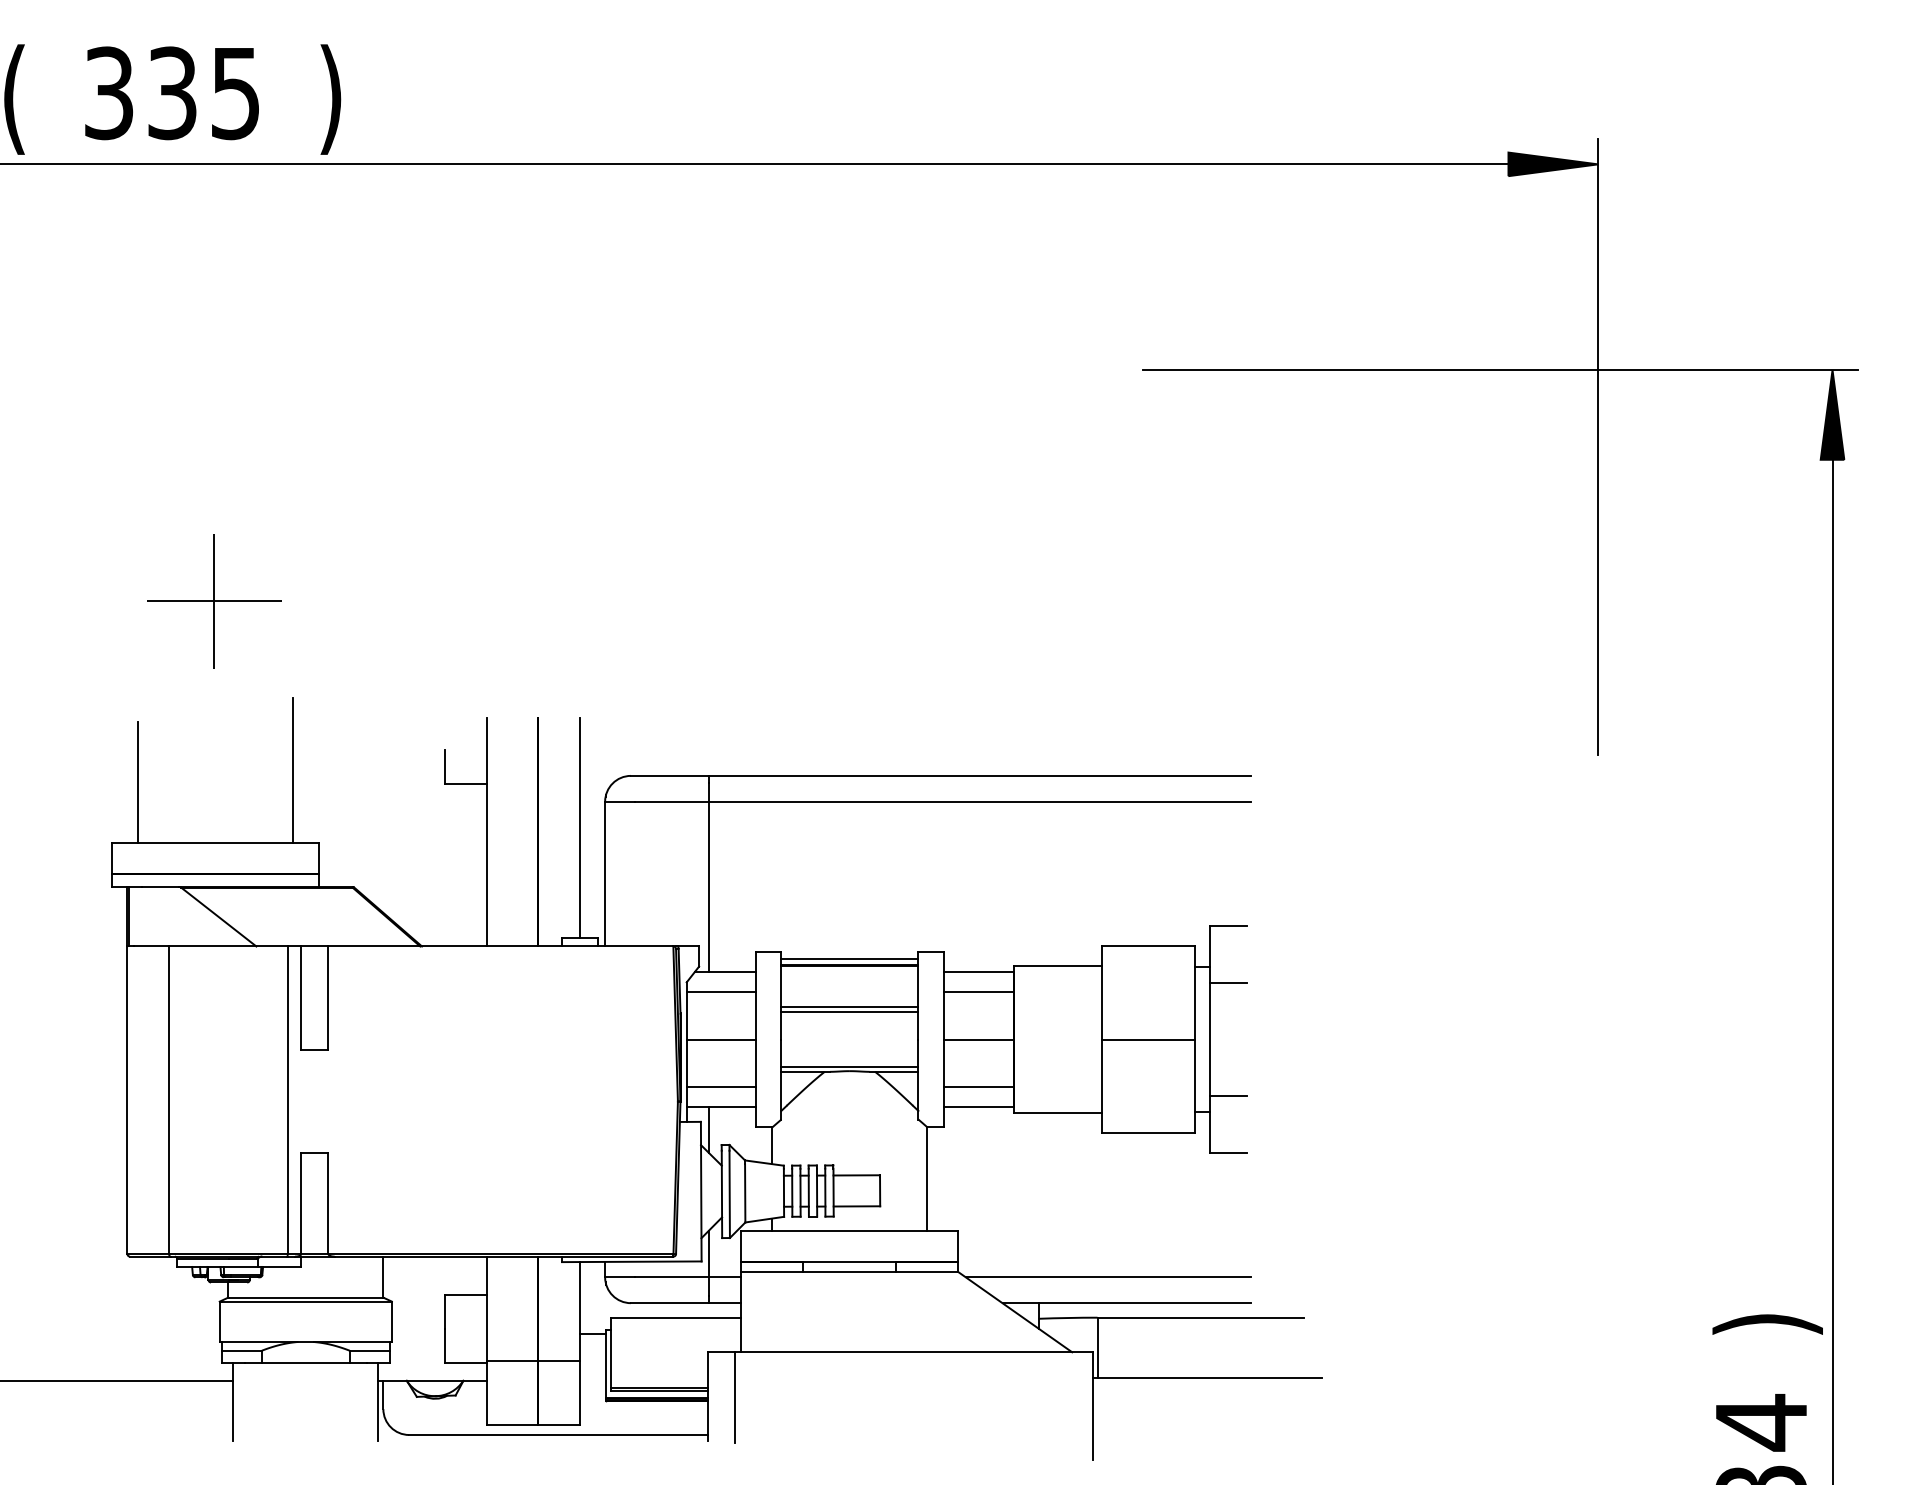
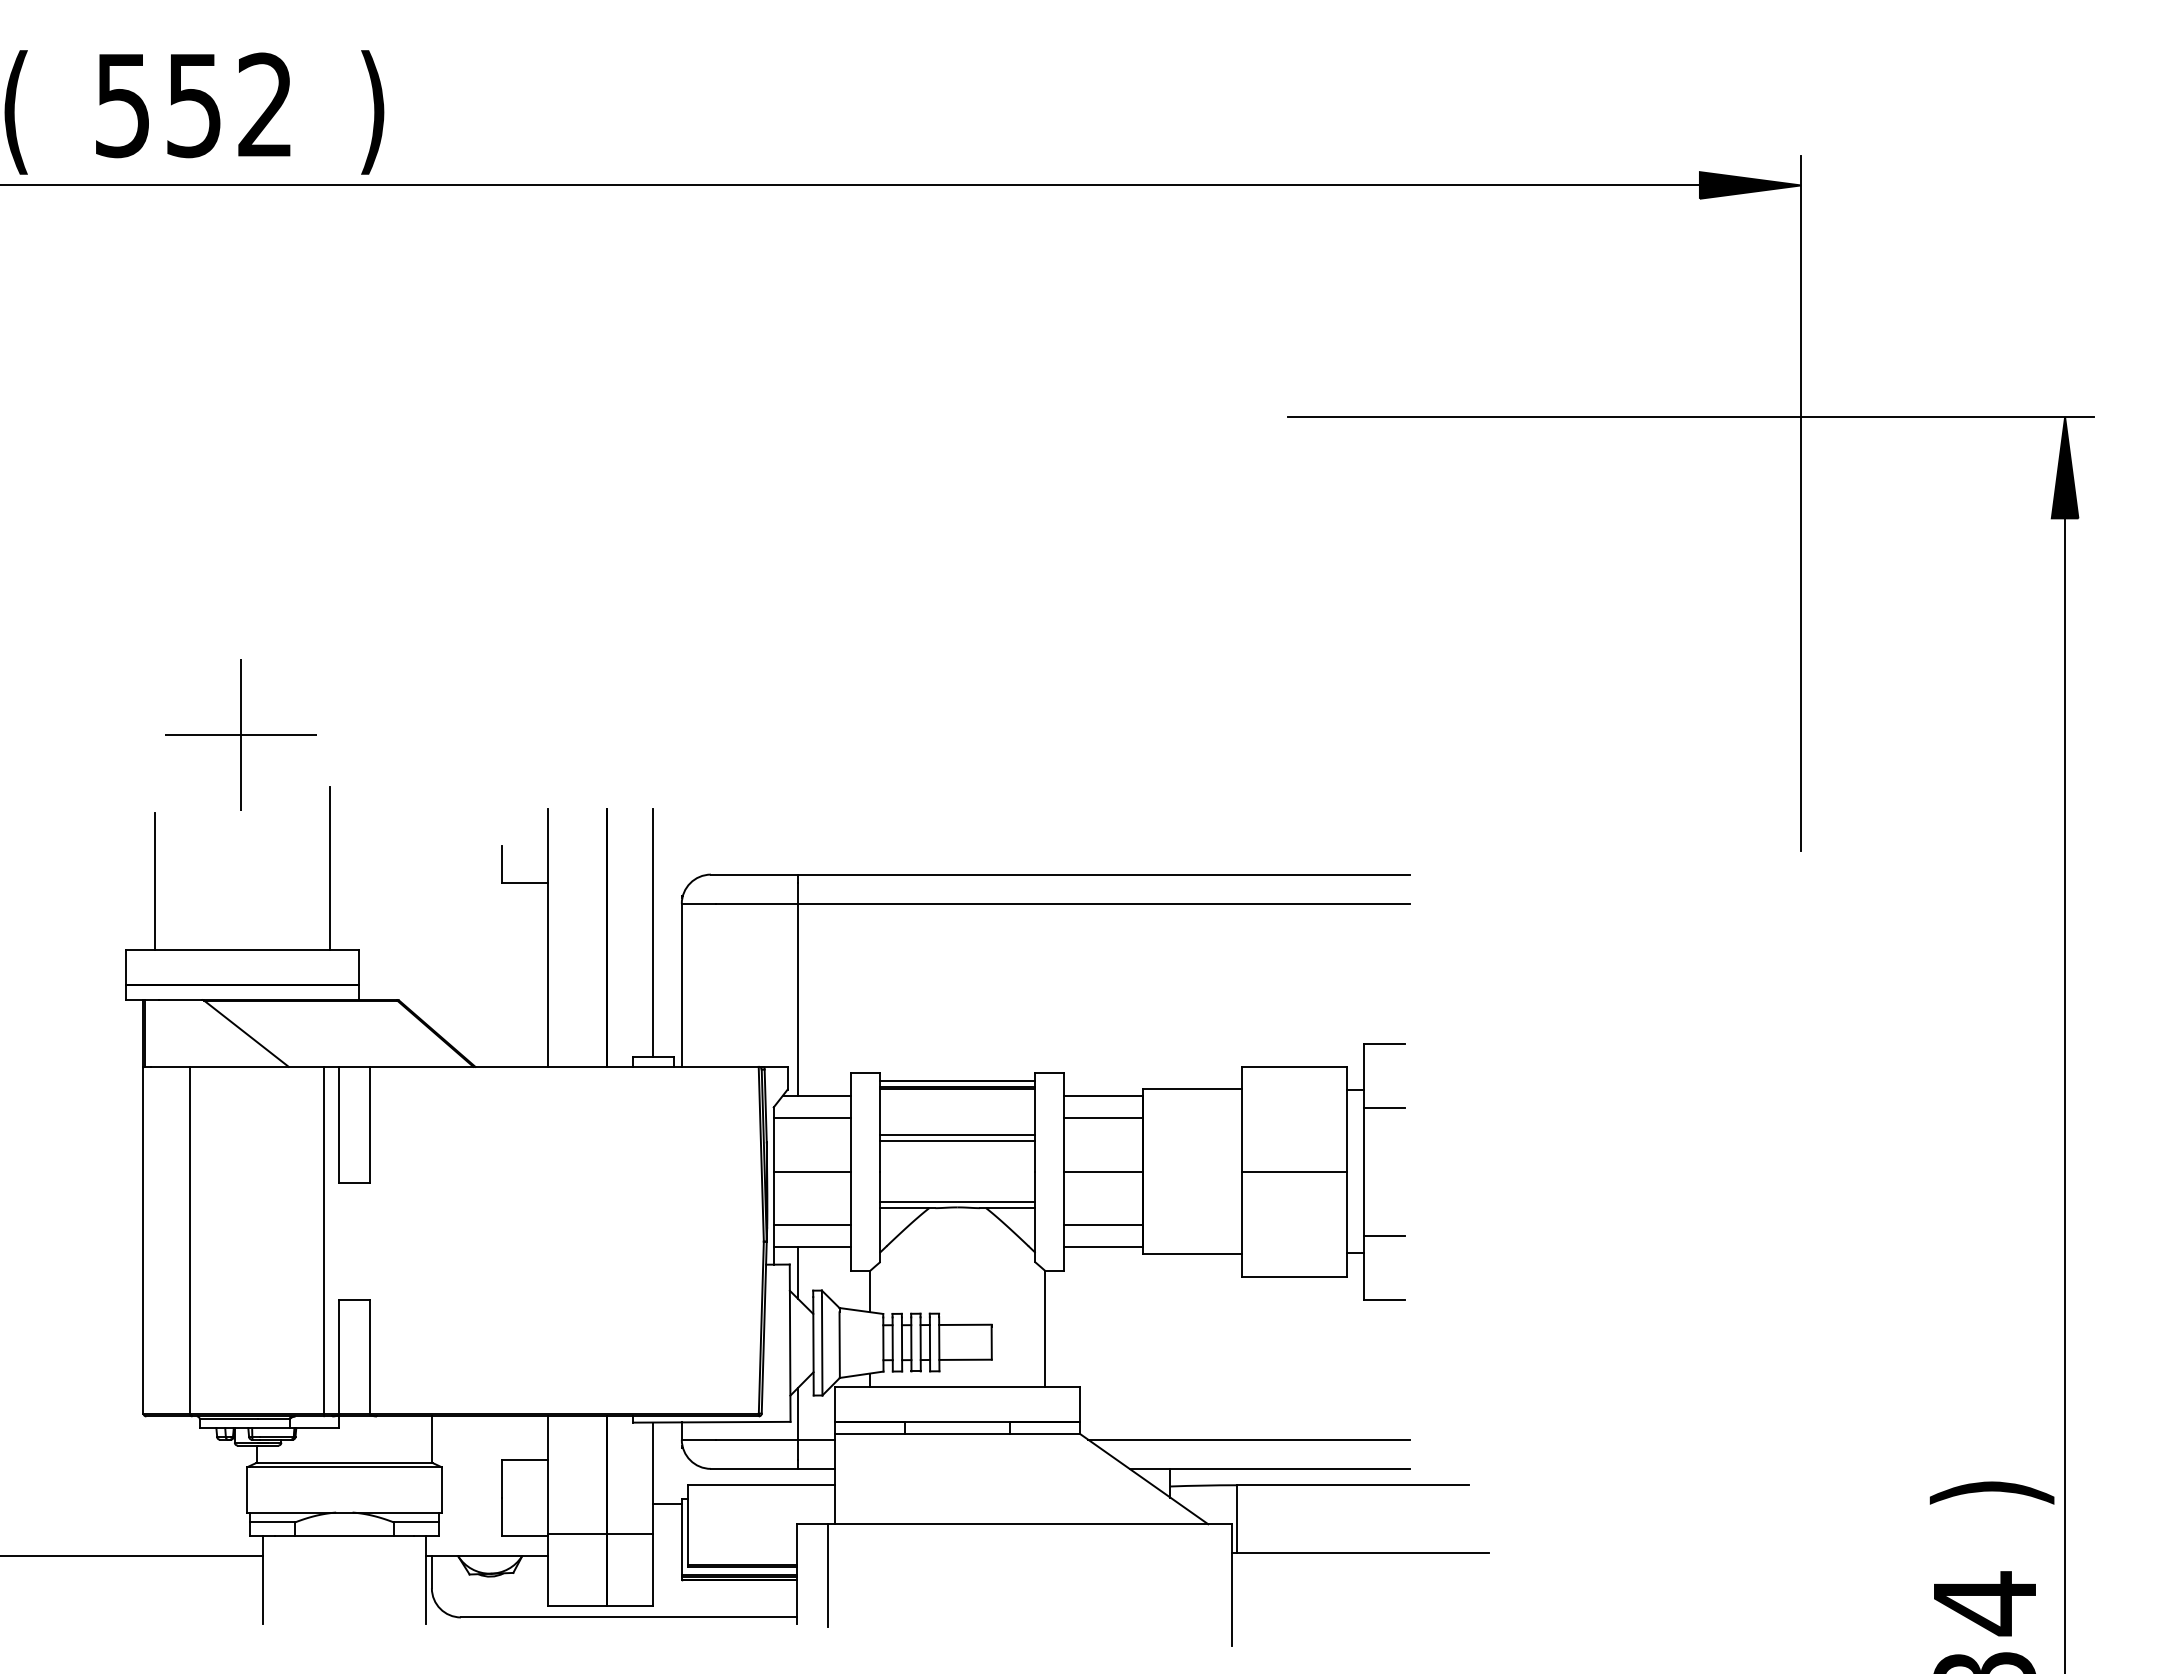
text: (171, 93) -> (193, 105), 335 -> 552
part: (213, 600) -> (240, 734), moved

